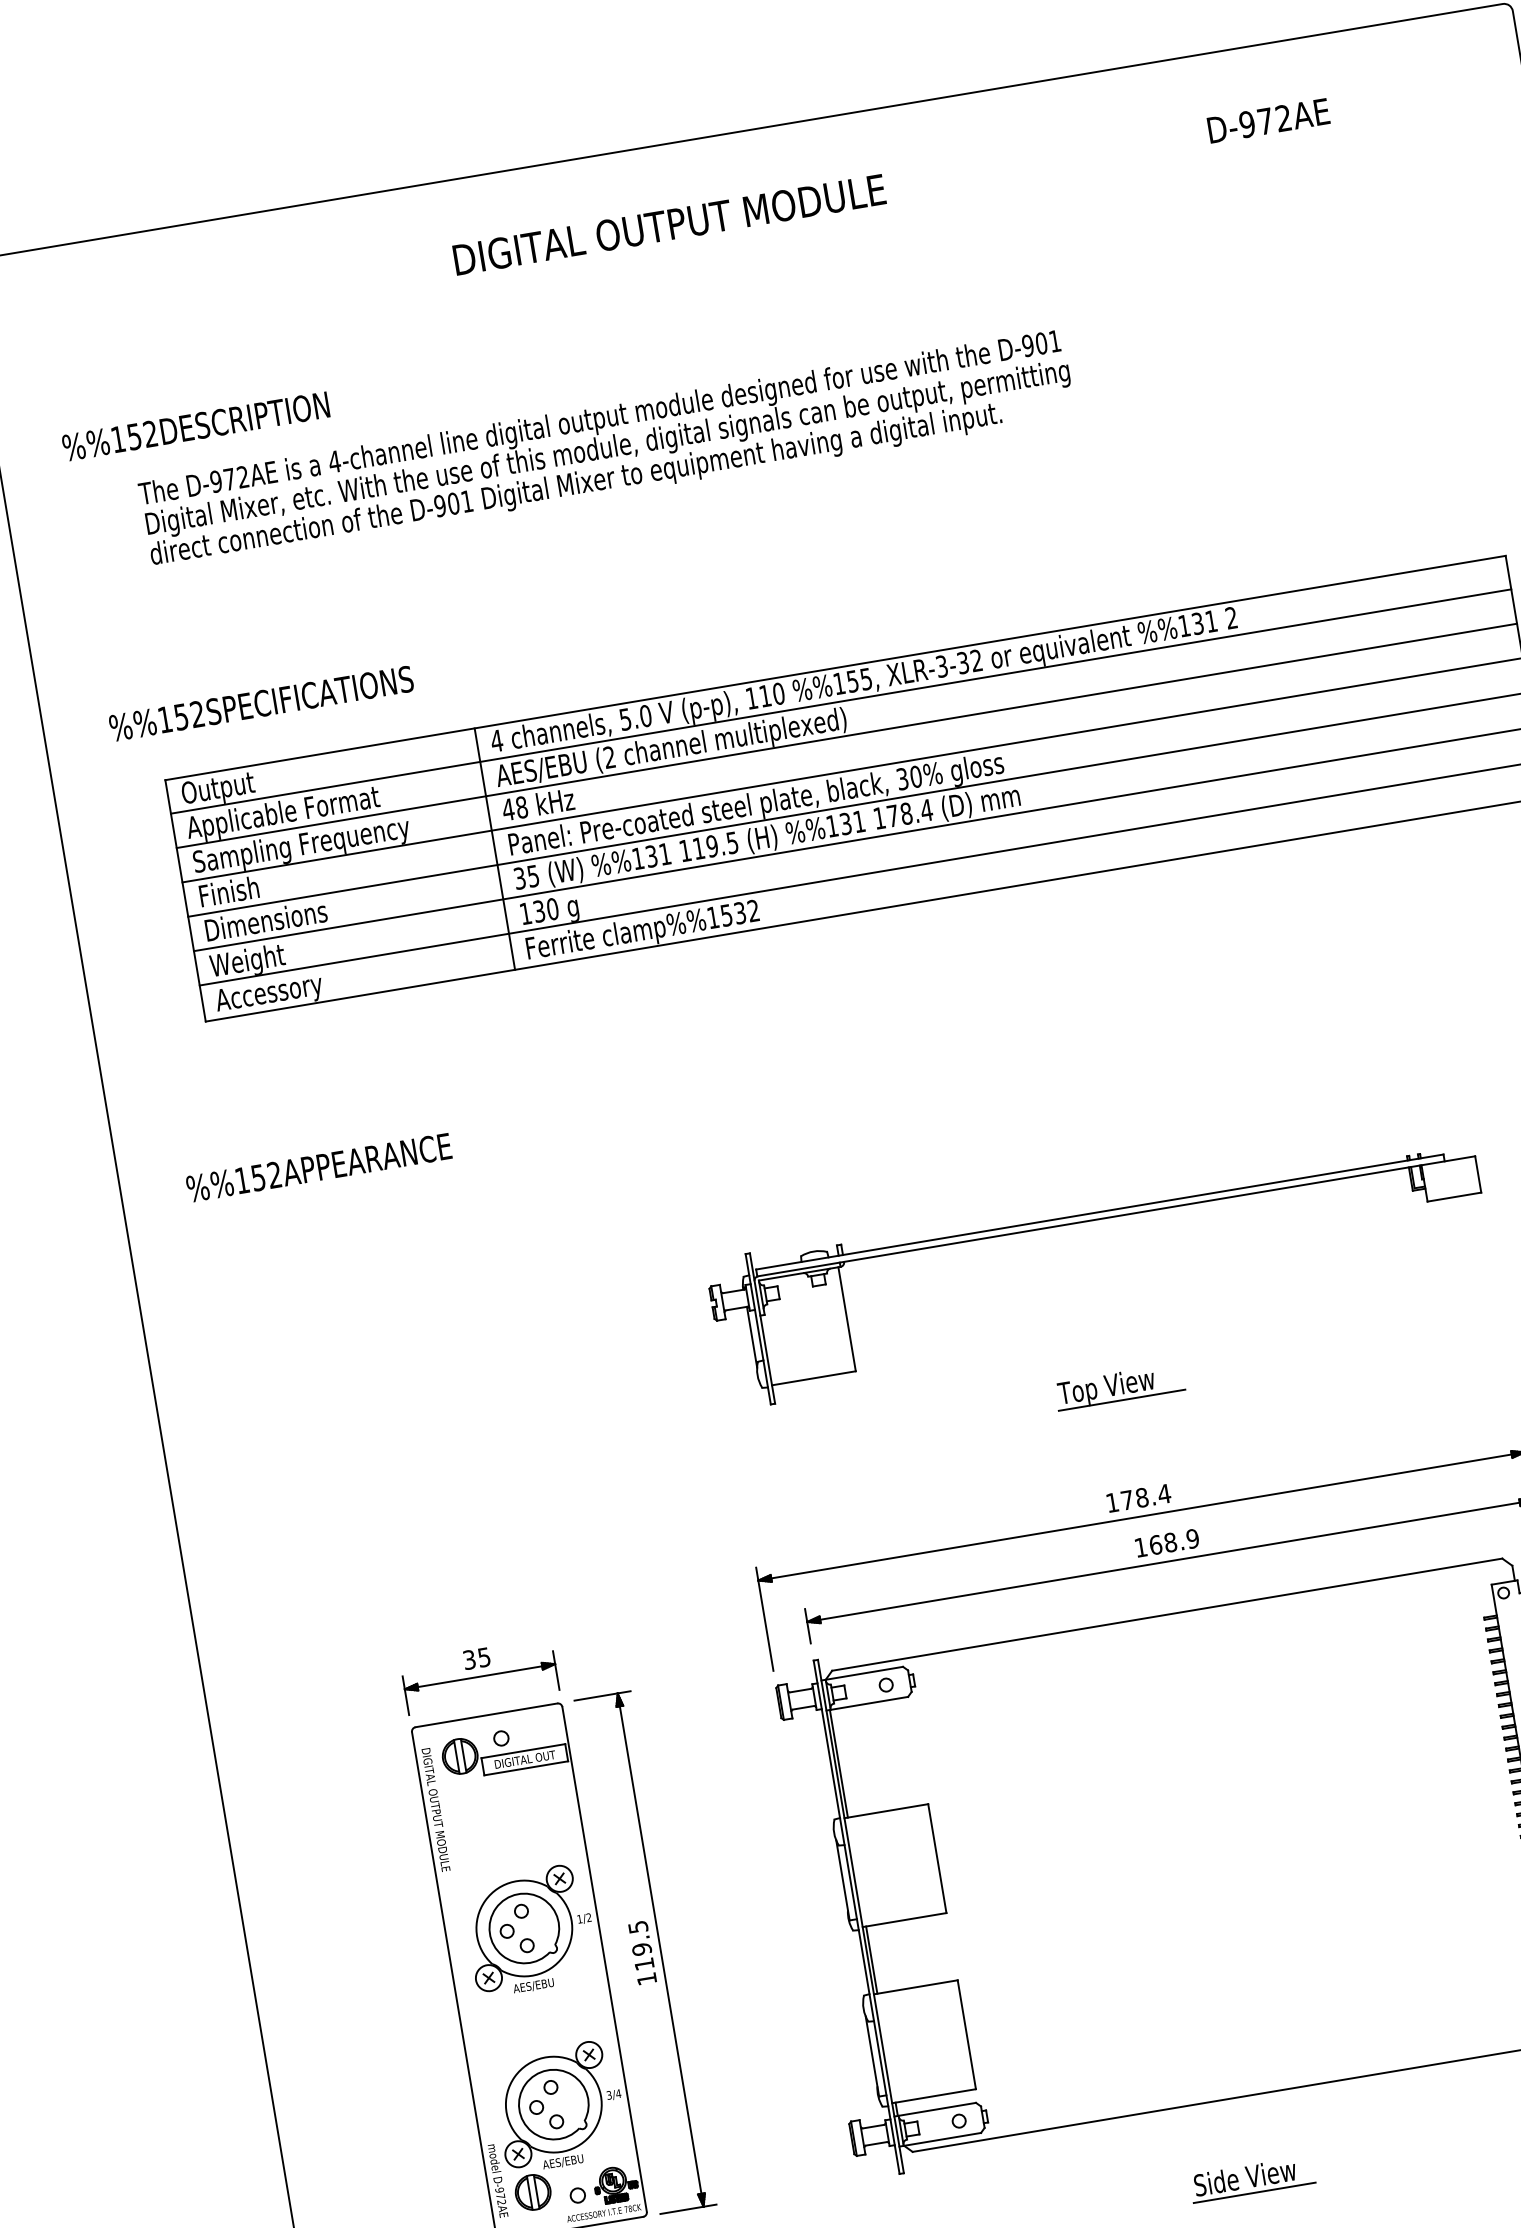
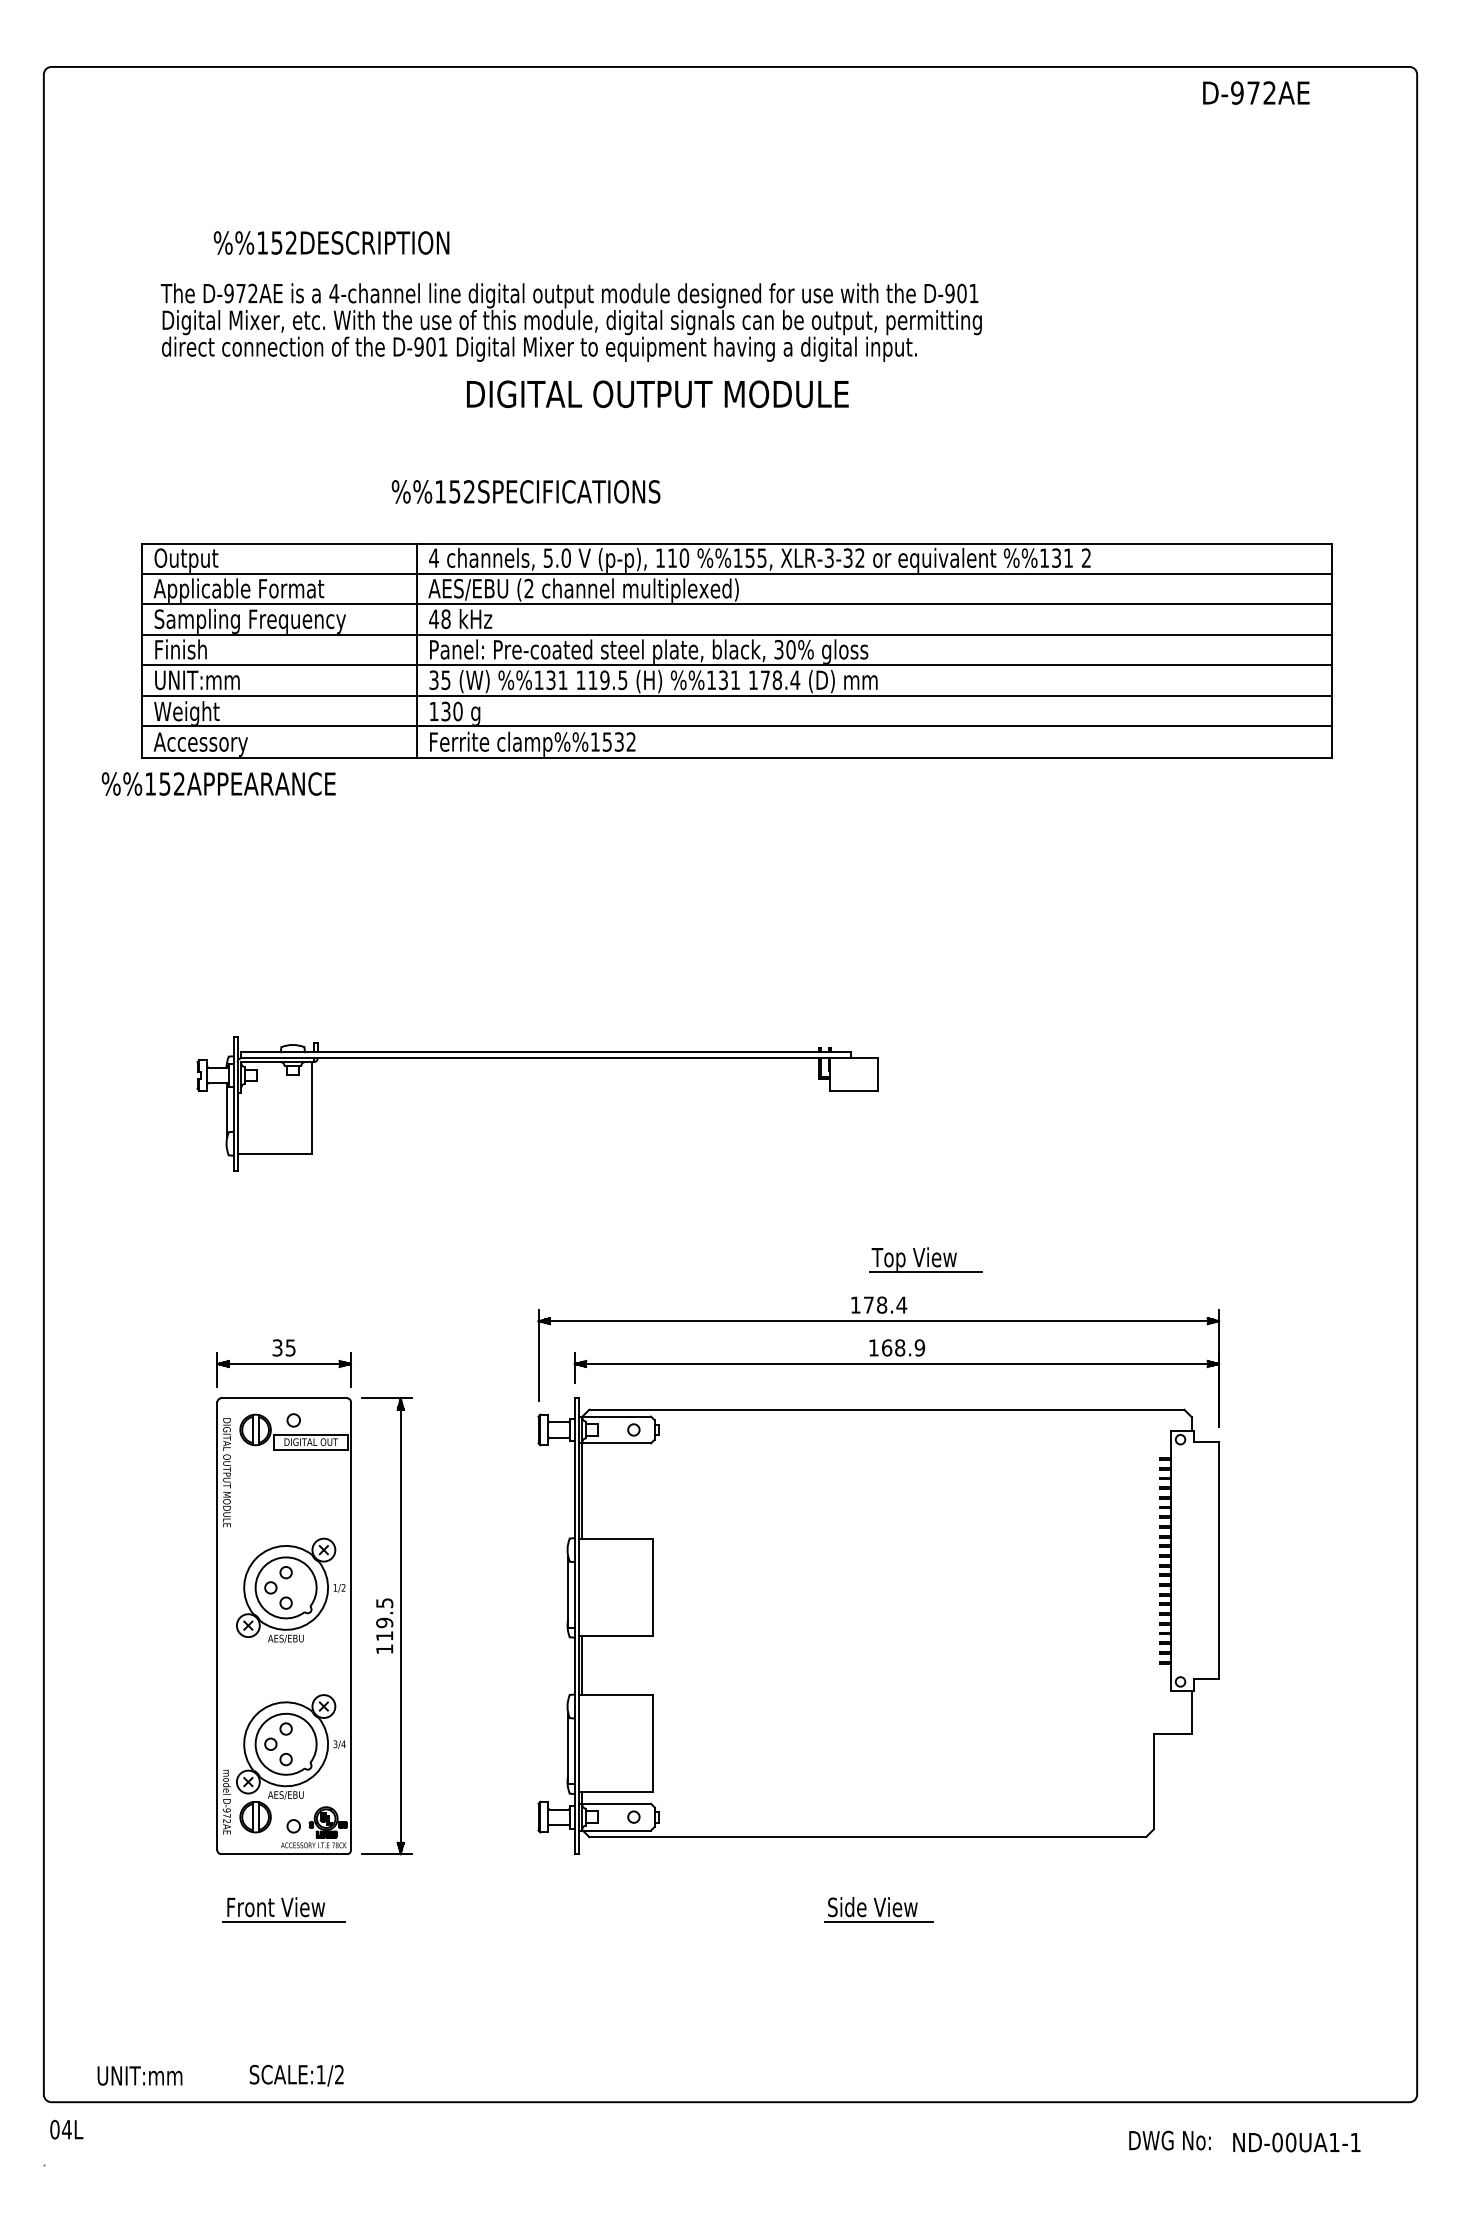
text: (1268, 120) -> (1256, 92), moved
text: (669, 225) -> (657, 394), moved
text: (195, 425) -> (331, 242), moved
text: (260, 703) -> (525, 491), moved
text: (265, 921) -> (208, 680), Dimensions -> UNIT:mm
text: (318, 1167) -> (218, 783), moved
part: (1091, 1220) -> (537, 1058), moved
part: (1119, 1386) -> (925, 1259), moved

